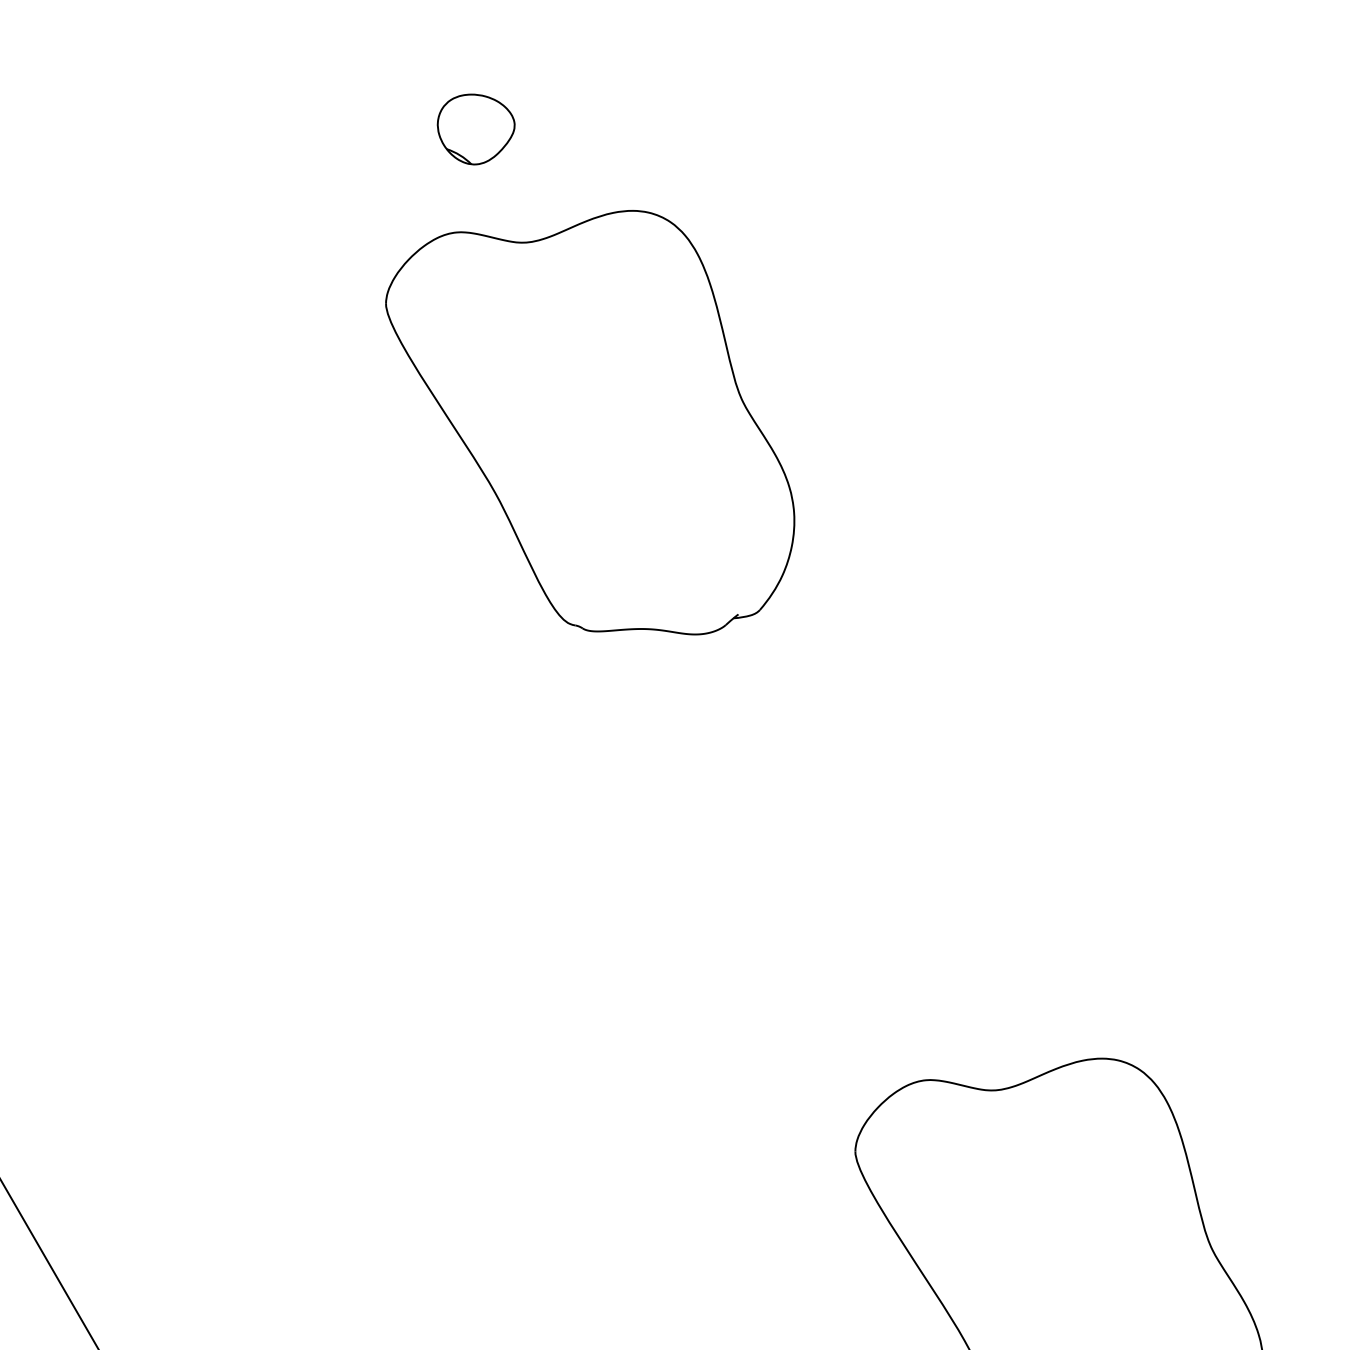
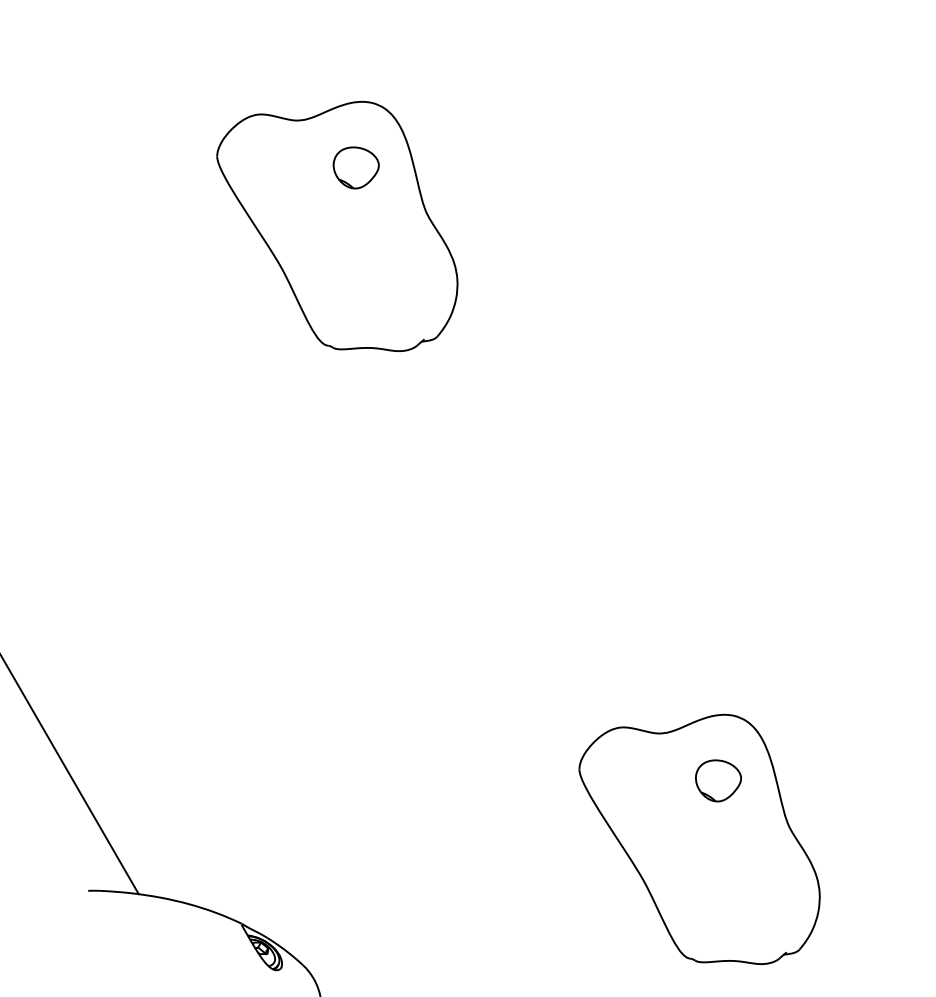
part: (590, 422) -> (337, 226), moved
part: (1091, 1170) -> (718, 780), added

